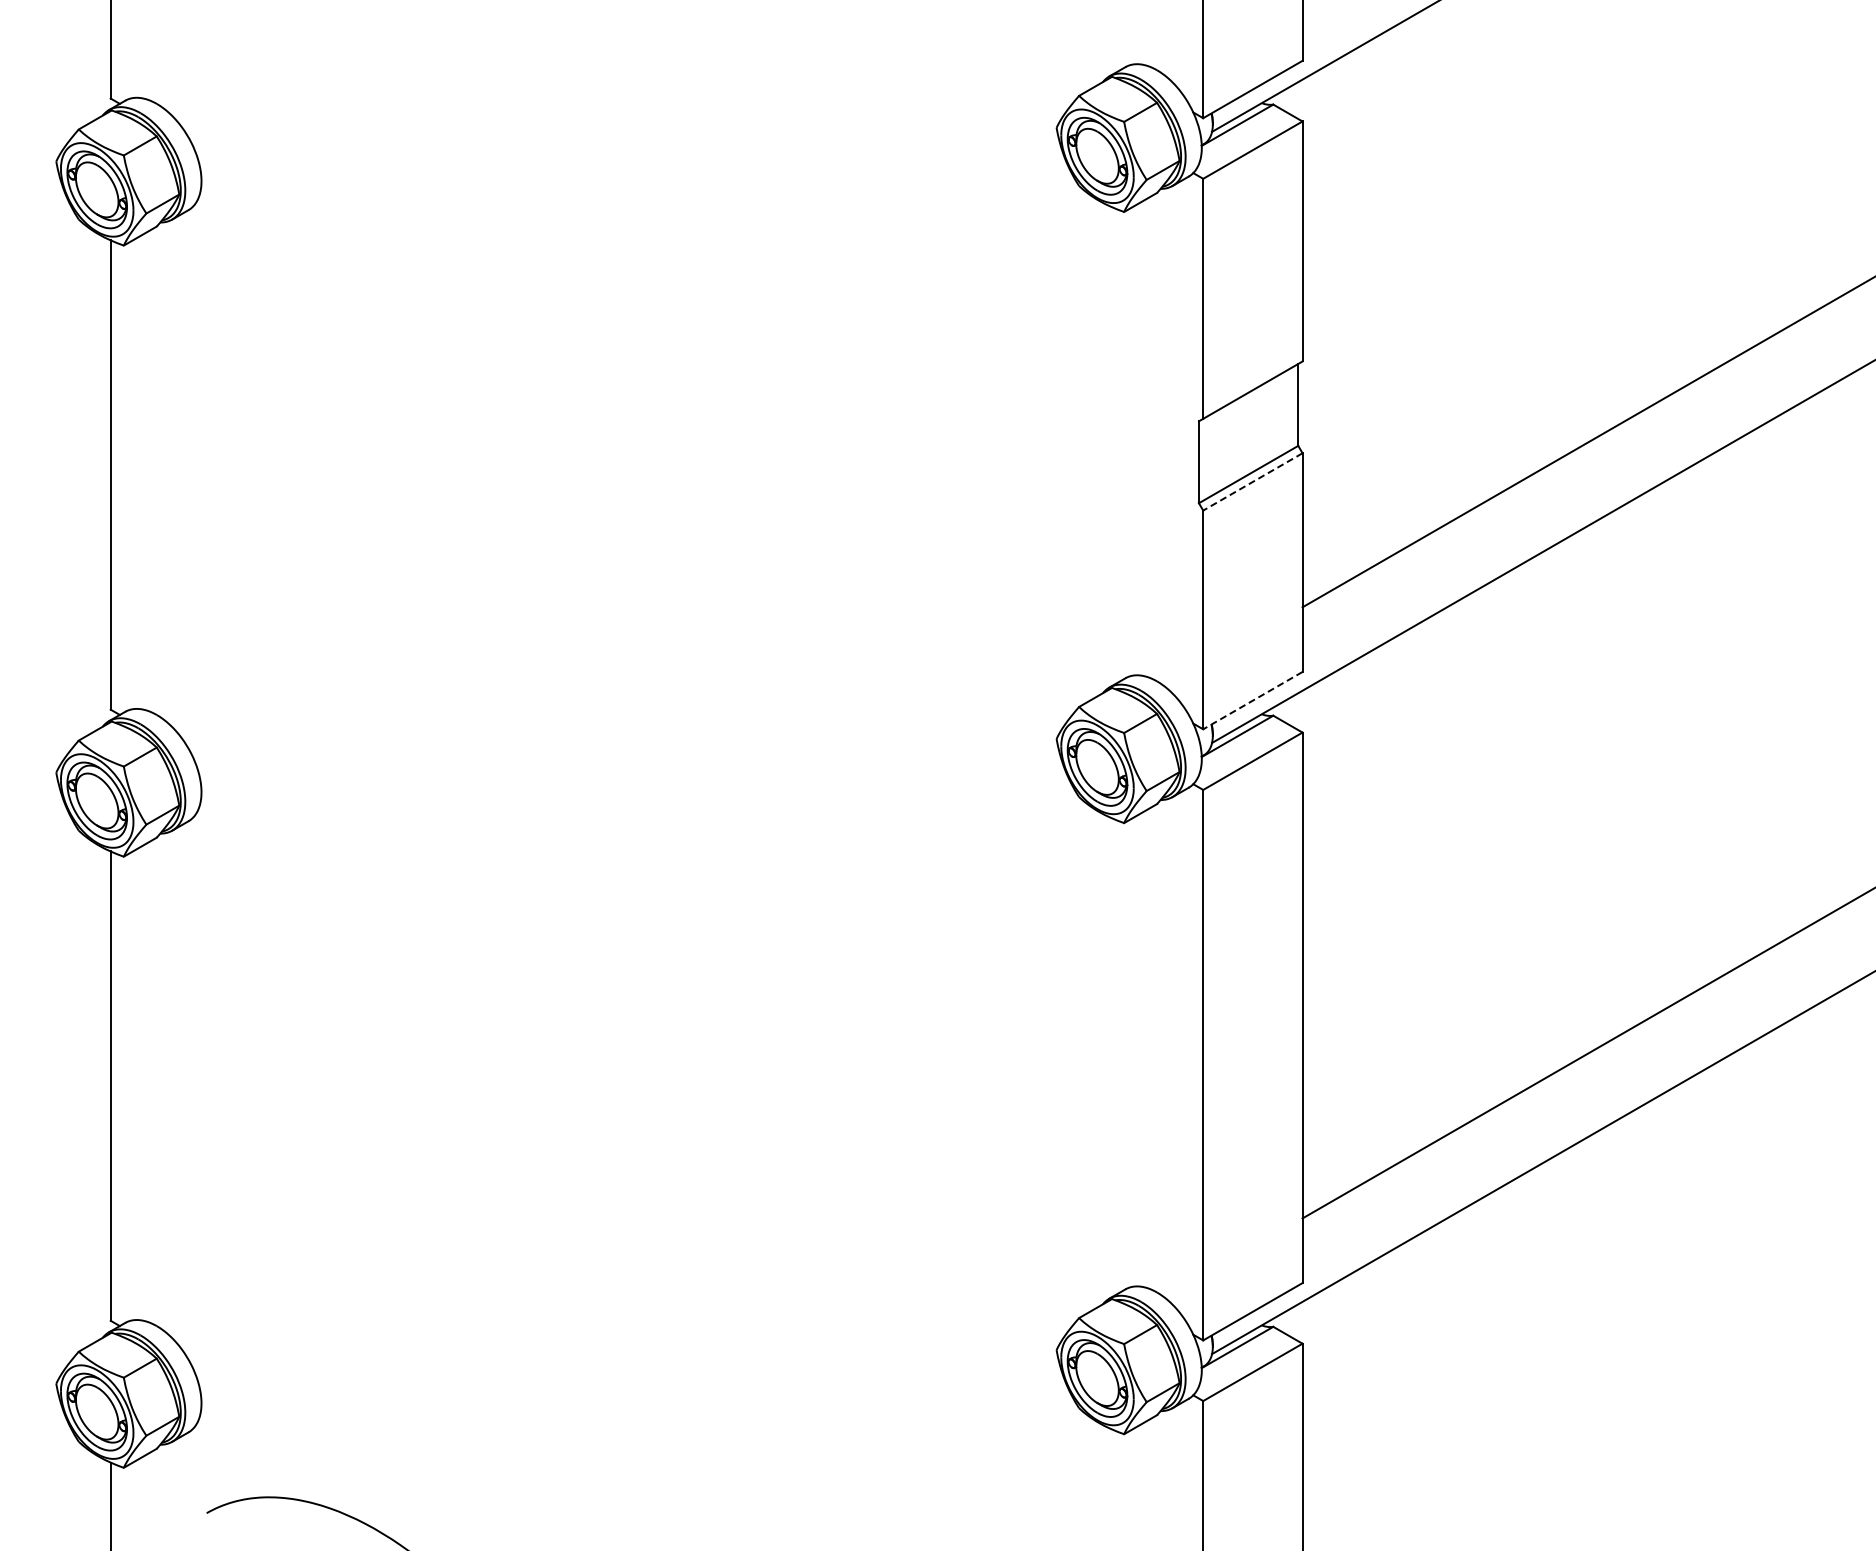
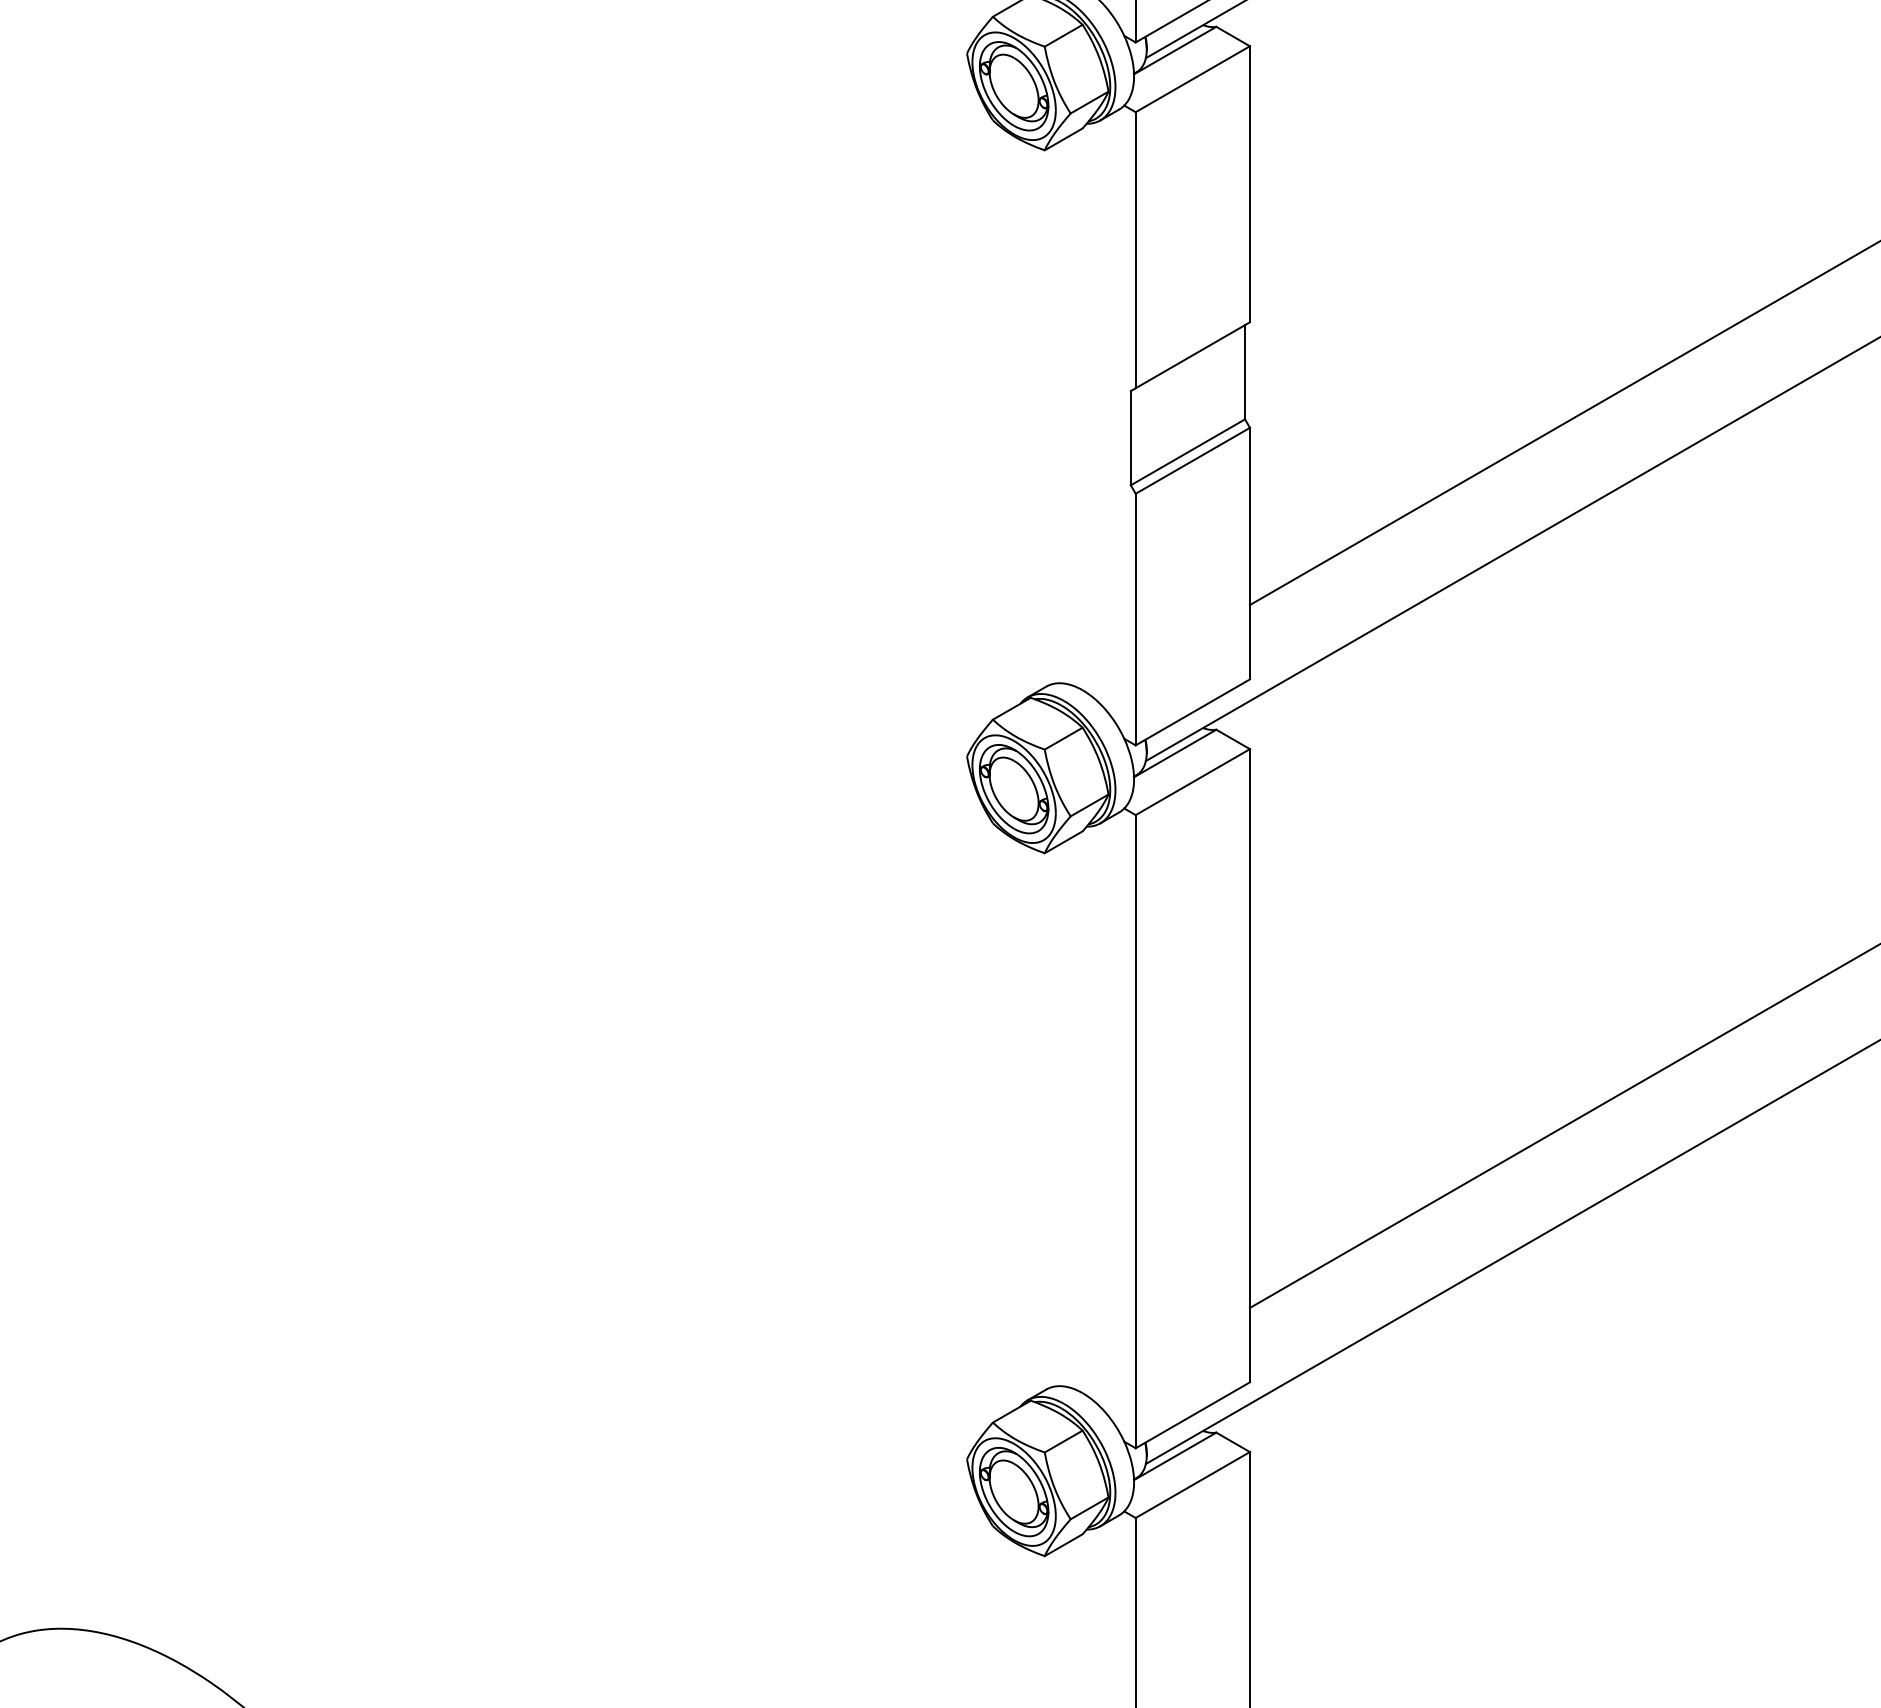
line: (1252, 482) -> (1192, 461), dashed -> solid
line: (1252, 700) -> (1192, 712), dashed -> solid

